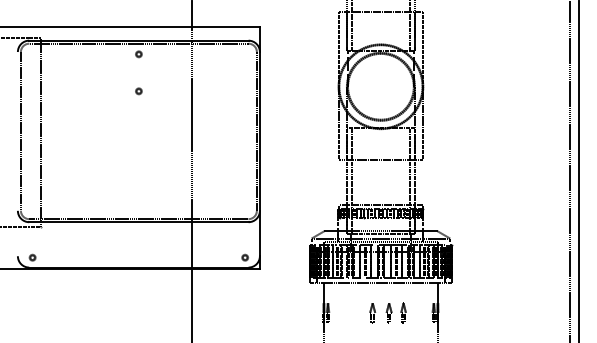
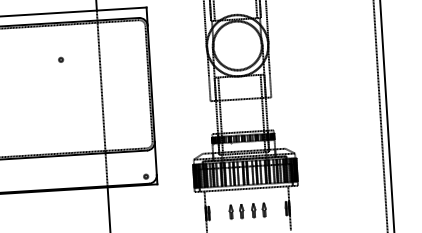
part: (138, 54) -> (59, 33), removed
part: (358, 313) -> (231, 212), added

